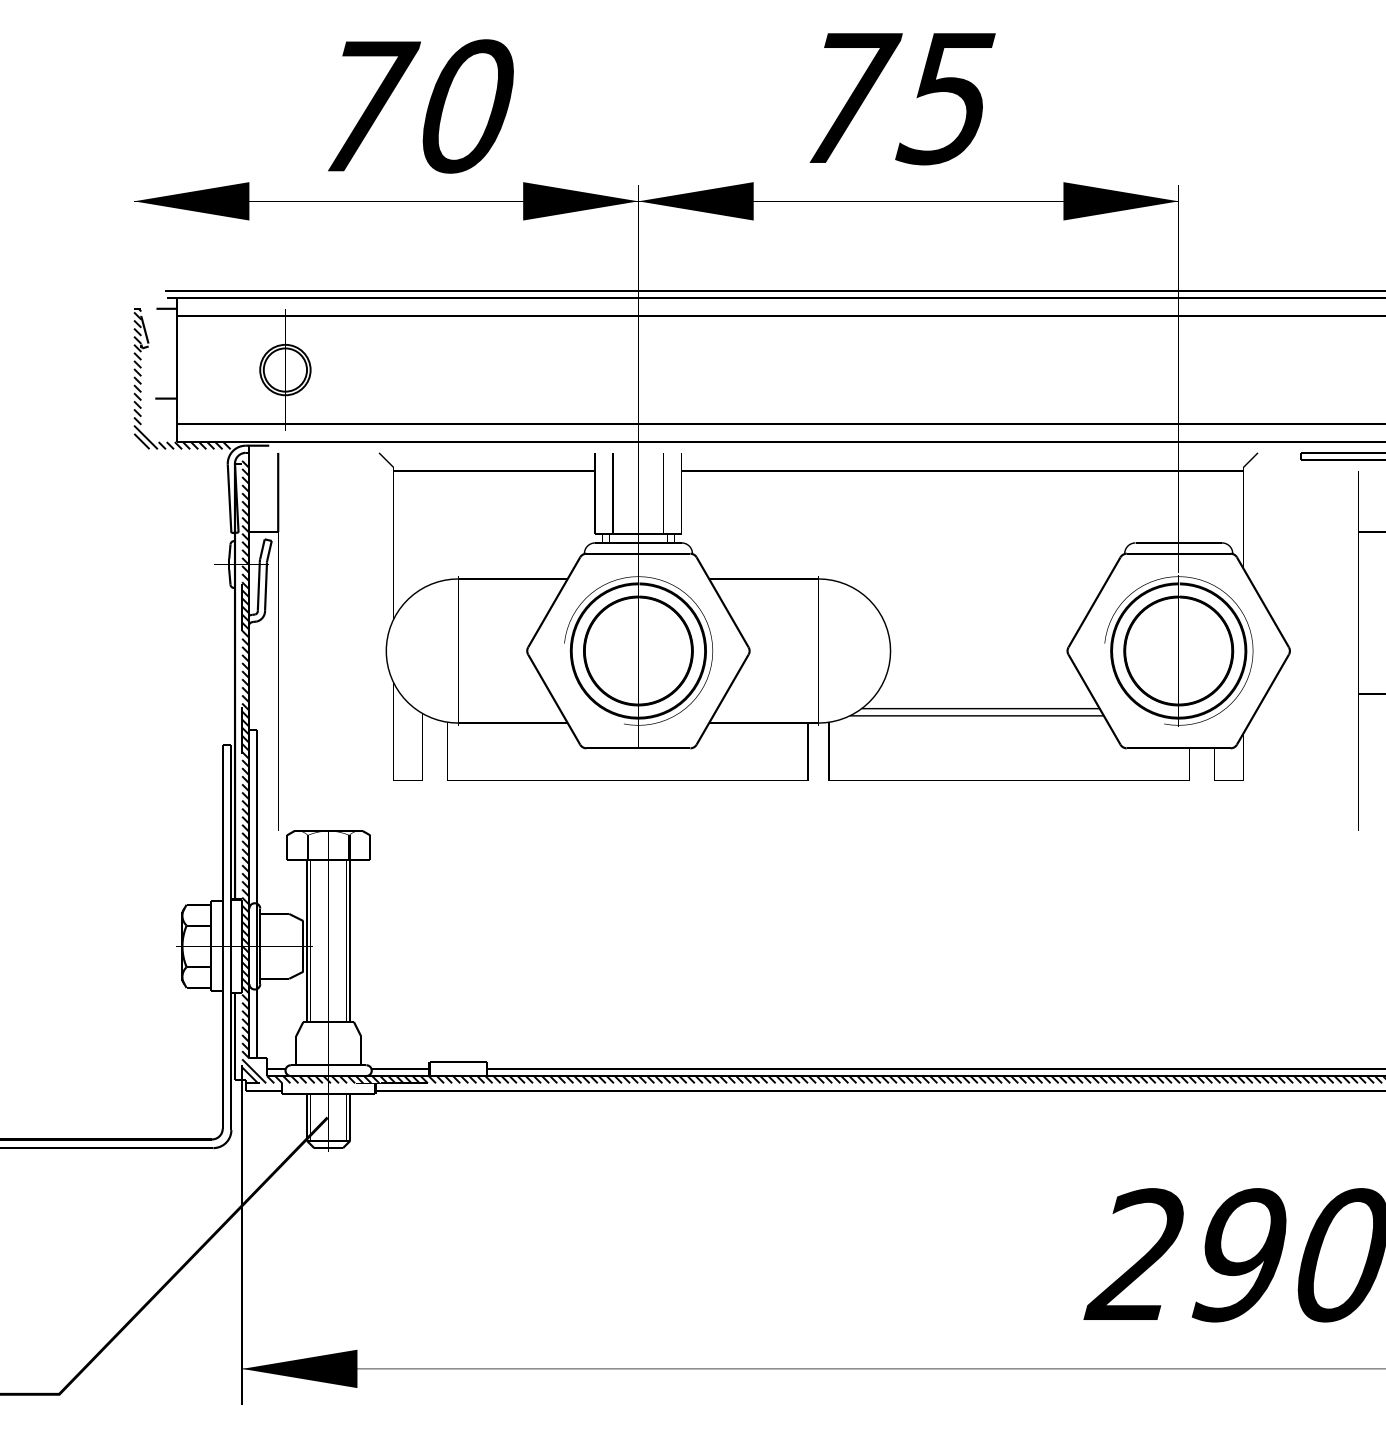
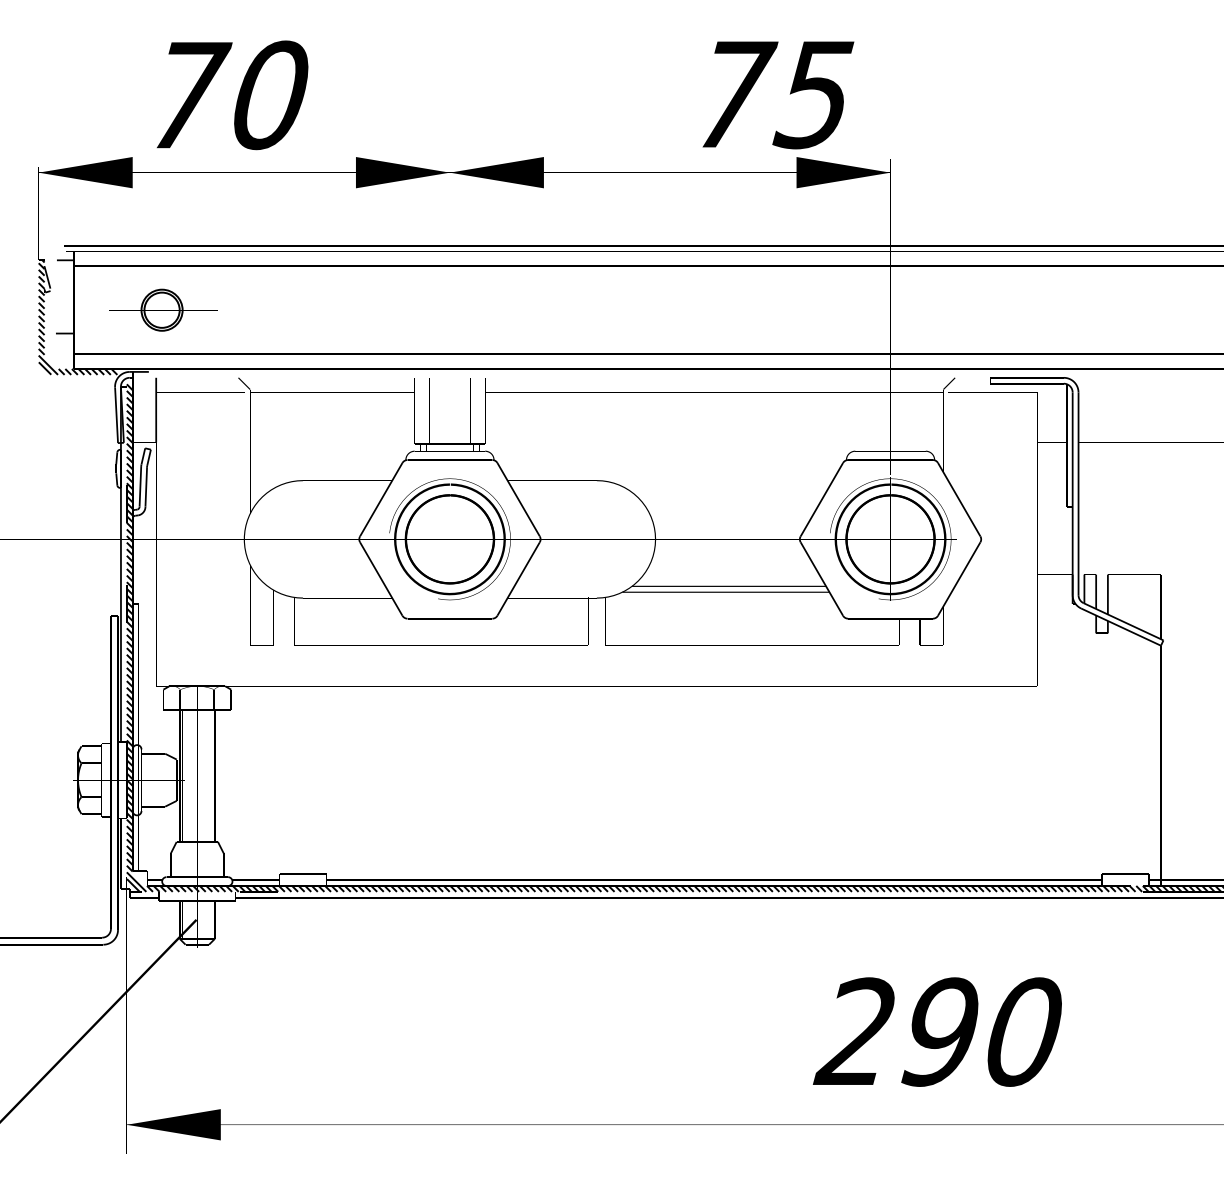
text: (902, 99) -> (778, 95), moved
text: (420, 106) -> (232, 95), moved

